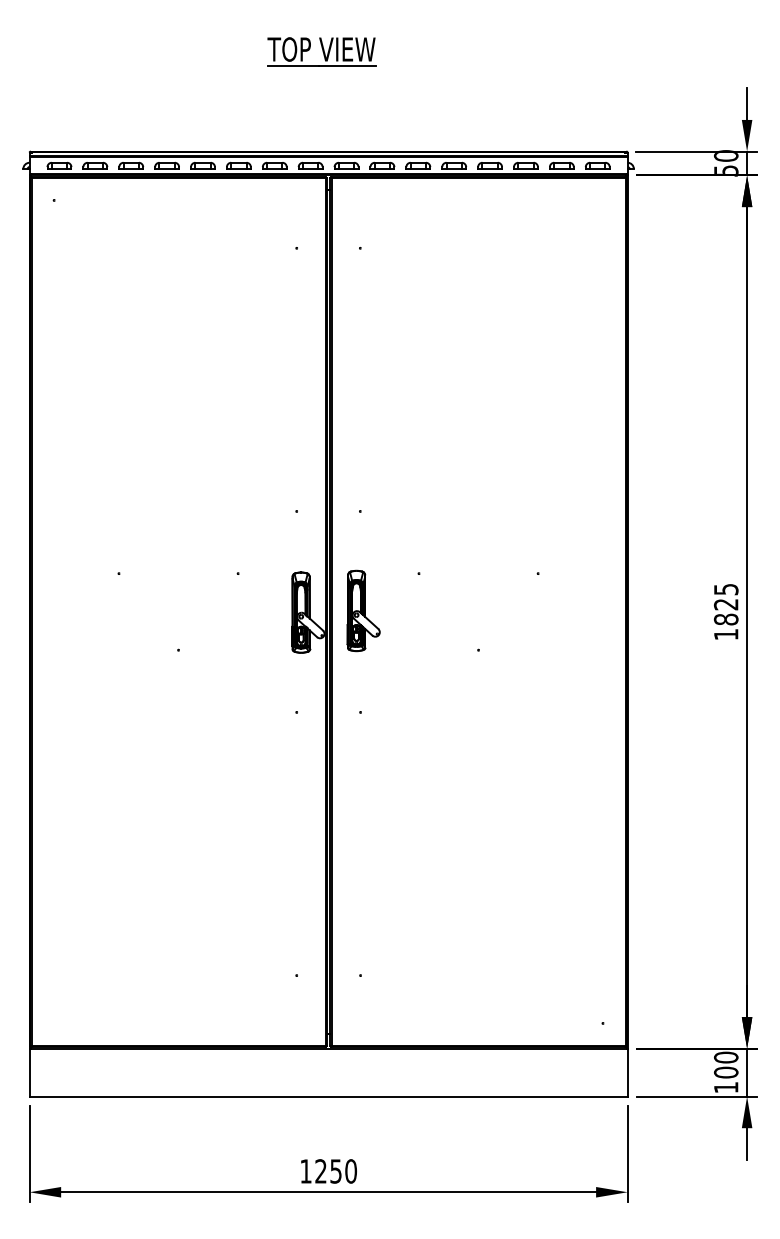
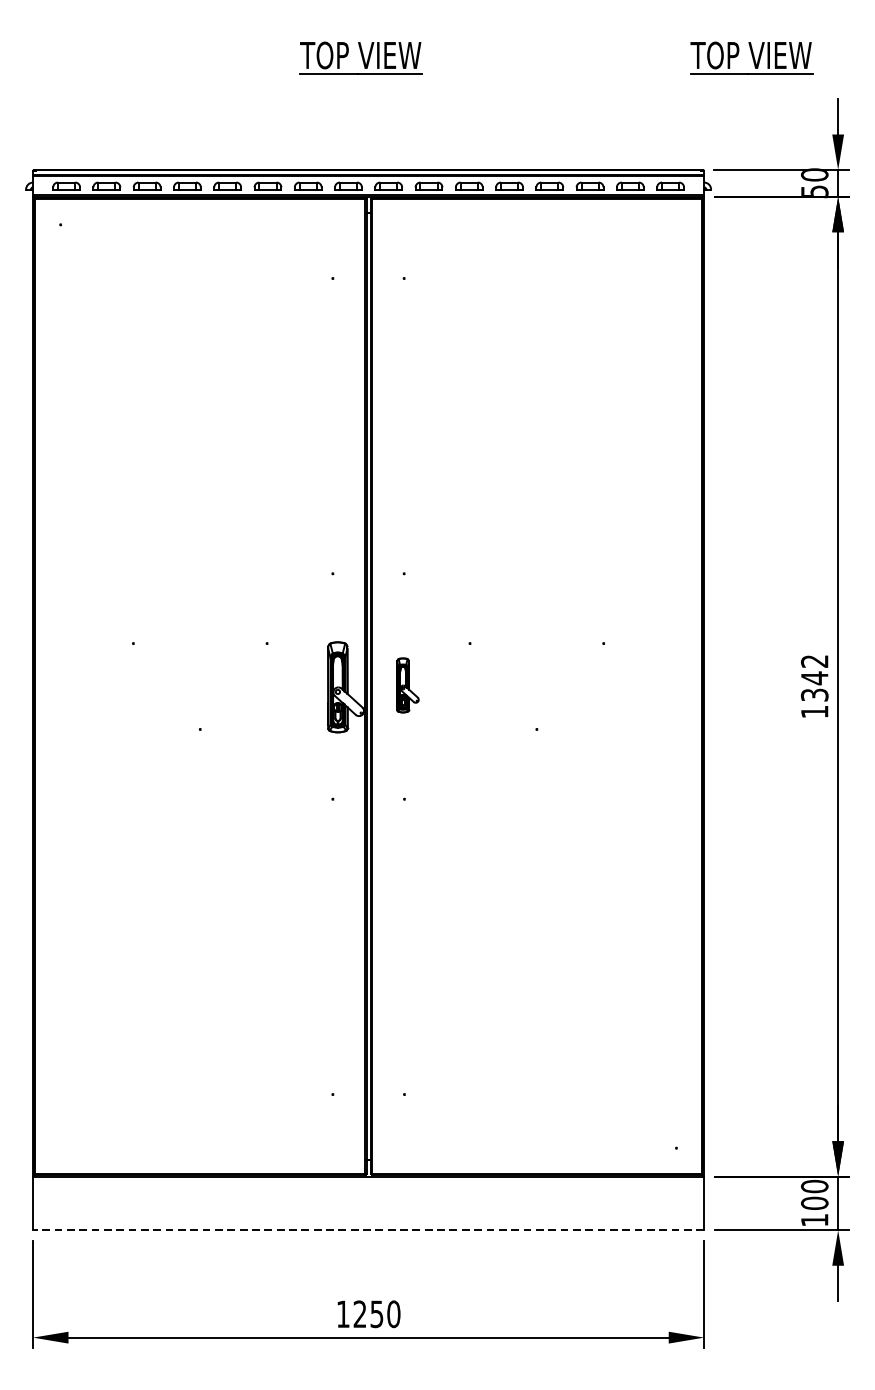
part: (669, 51) -> (751, 57), added
text: (725, 604) -> (813, 678), 1825 -> 1342
part: (363, 610) -> (407, 684), size x0.6
line: (328, 1096) -> (368, 1230), solid -> dashed

